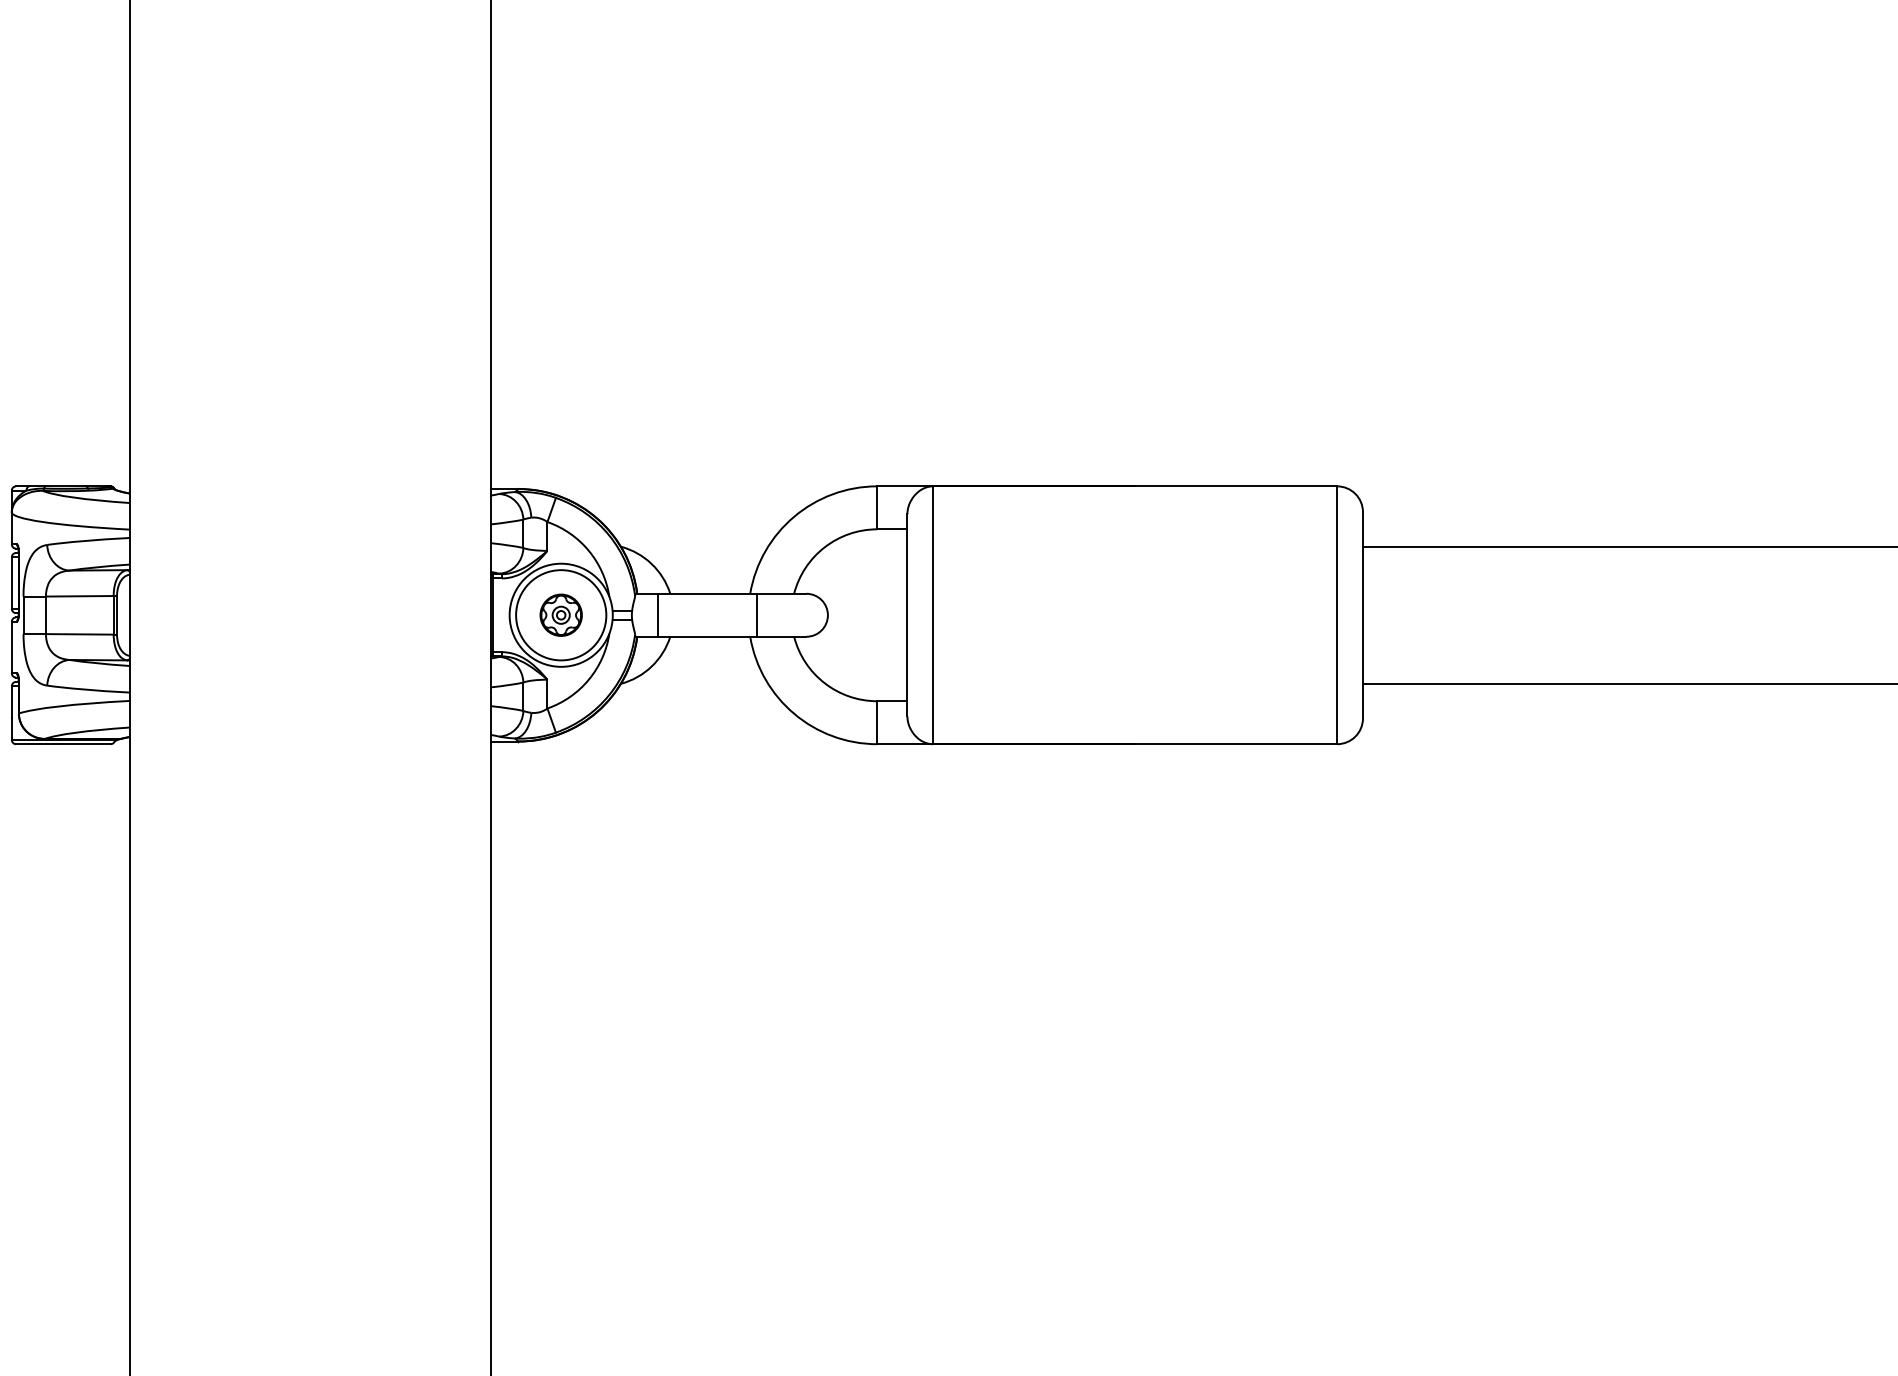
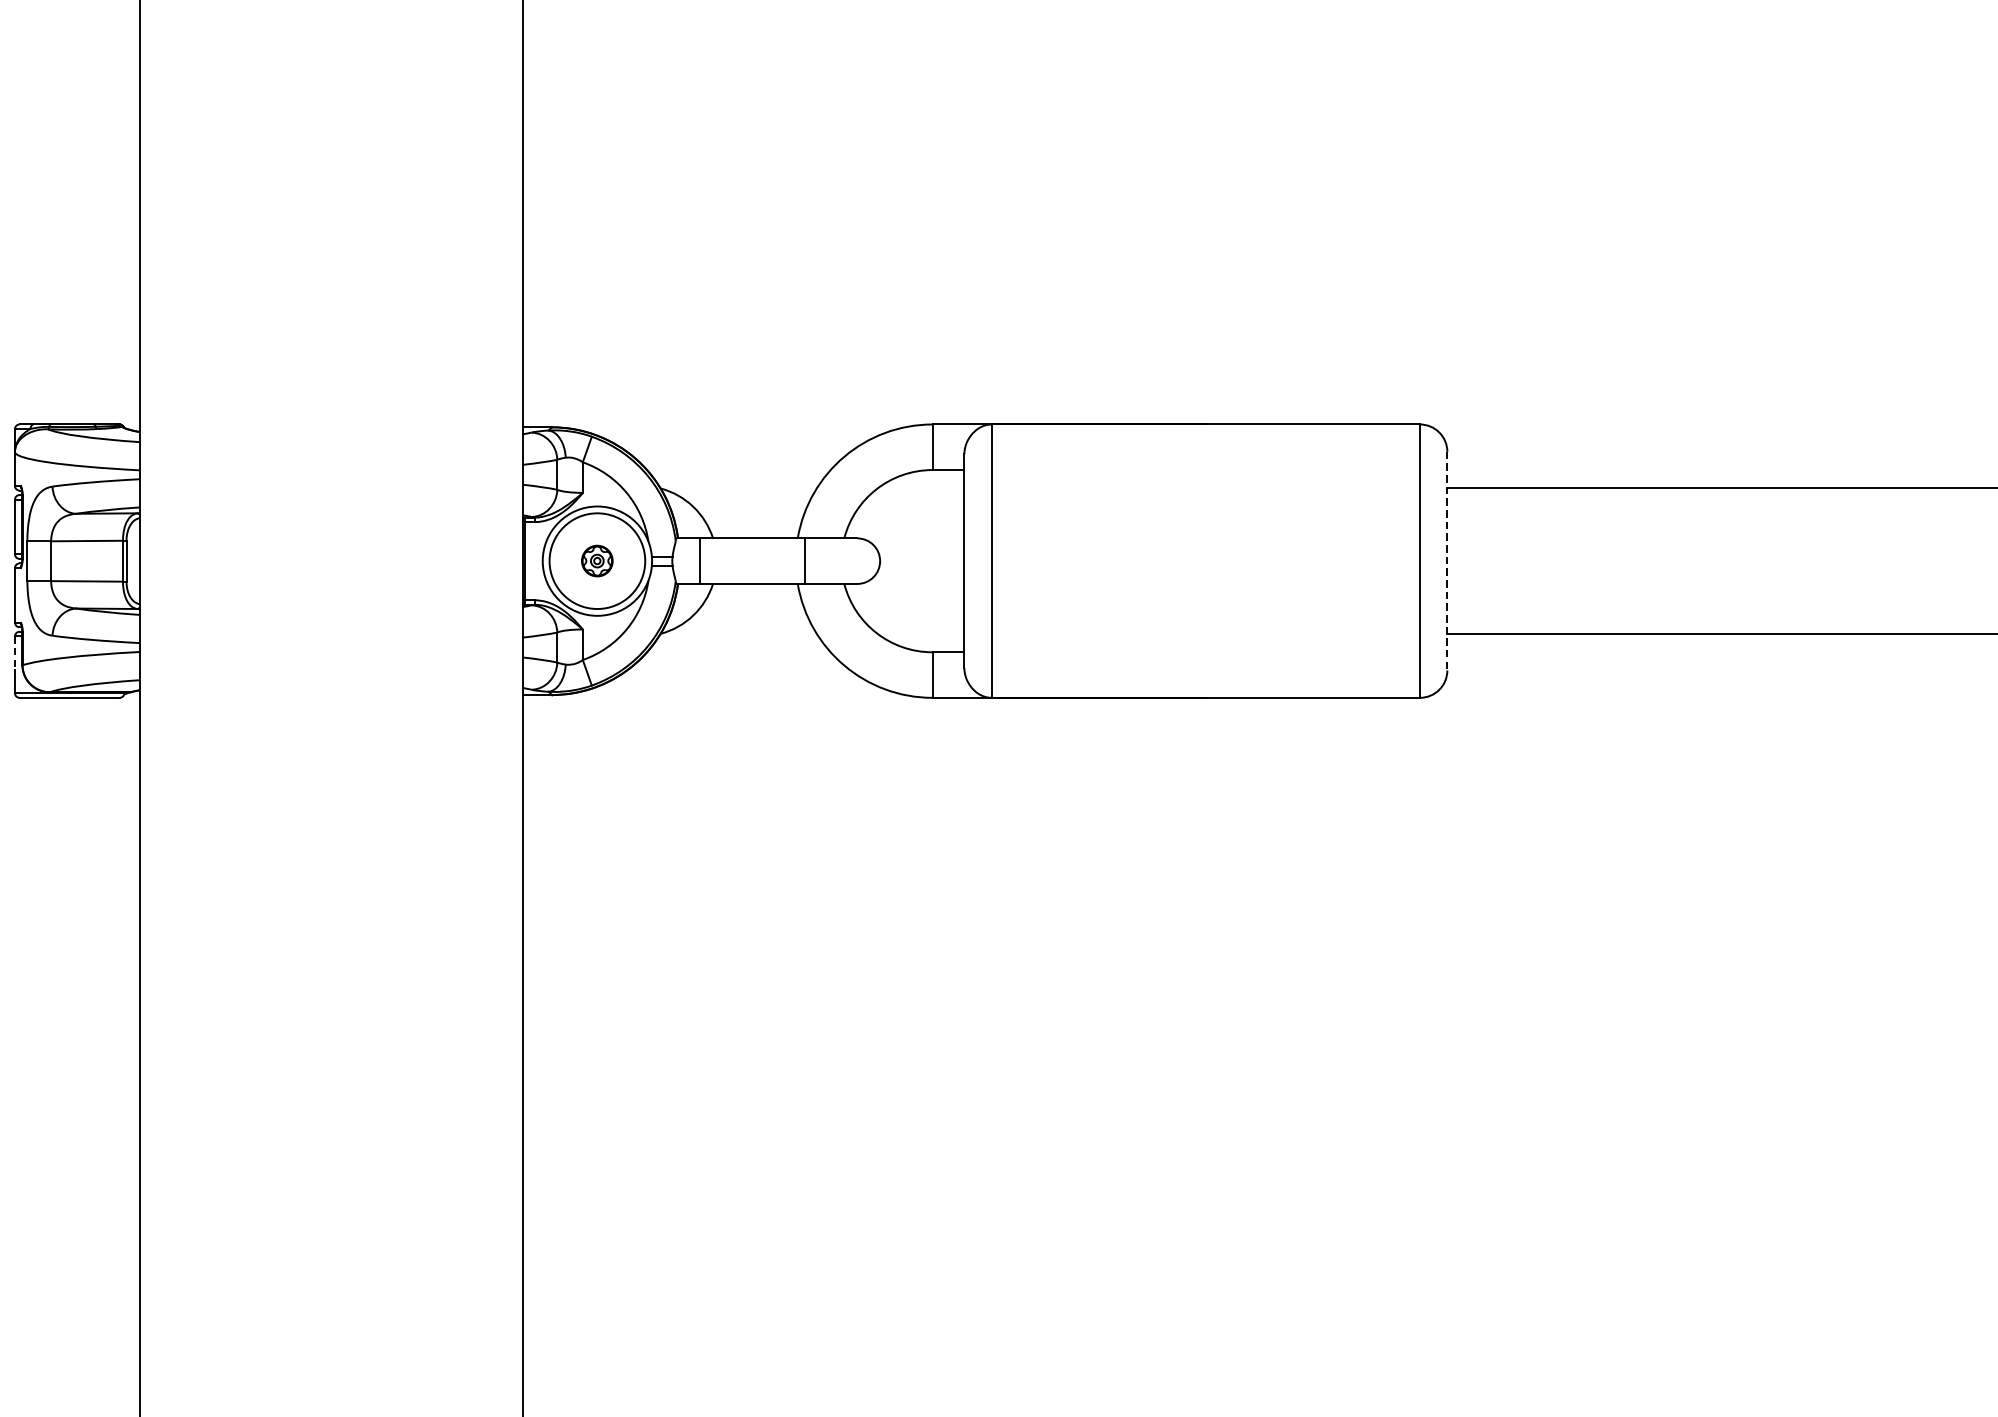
part: (560, 614) -> (596, 560), size x0.7
line: (1362, 615) -> (1446, 561), solid -> dashed
line: (11, 702) -> (14, 653), solid -> dashed

